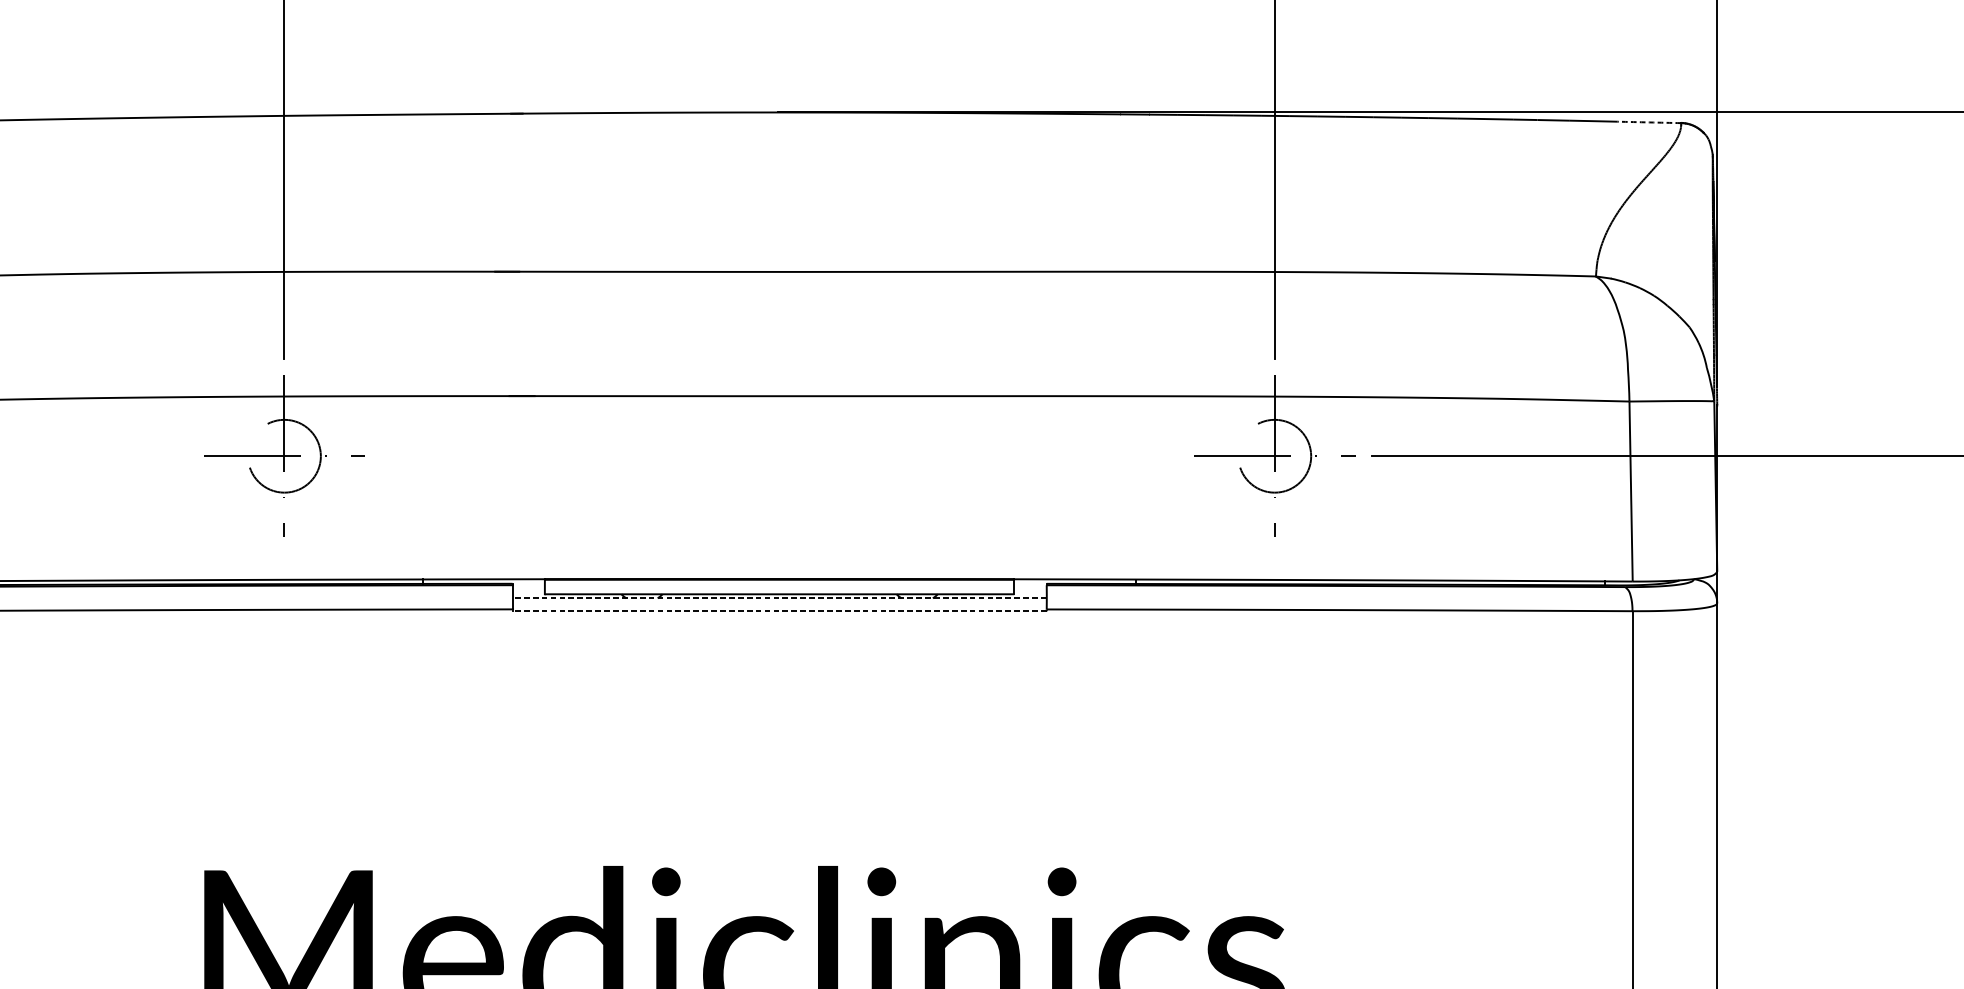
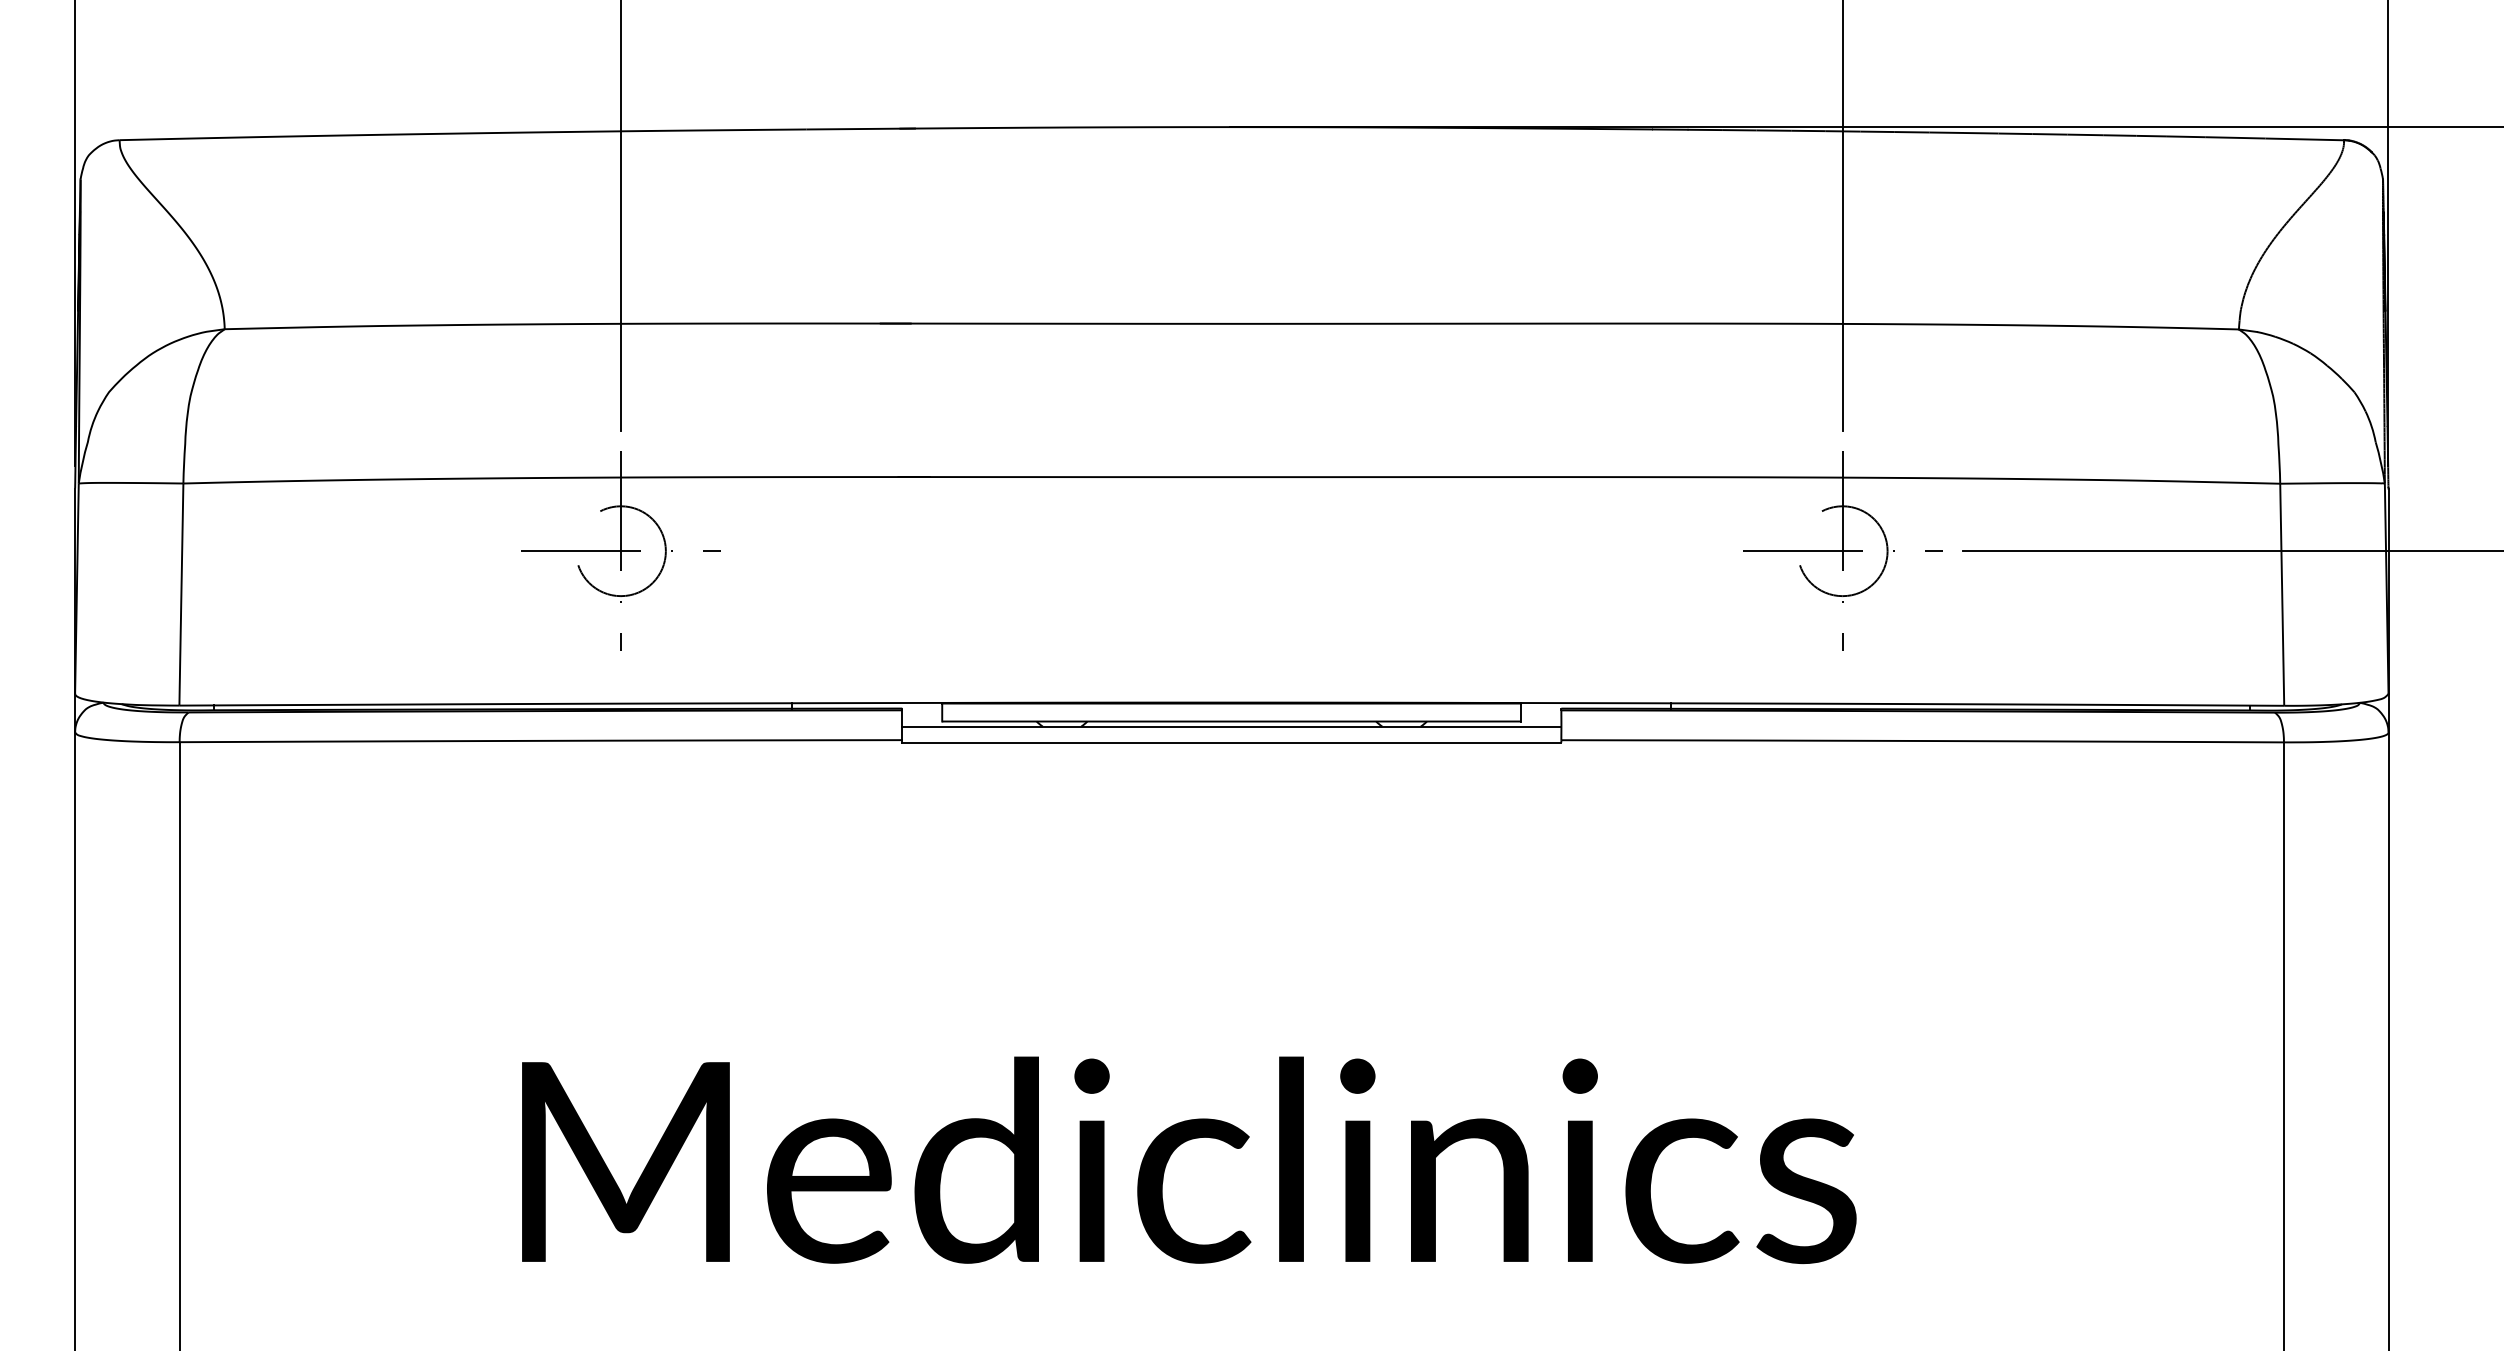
arc: (1649, 122) -> (2304, 139), dashed -> solid
line: (779, 598) -> (1231, 726), dashed -> solid
line: (779, 611) -> (1231, 742), dashed -> solid

